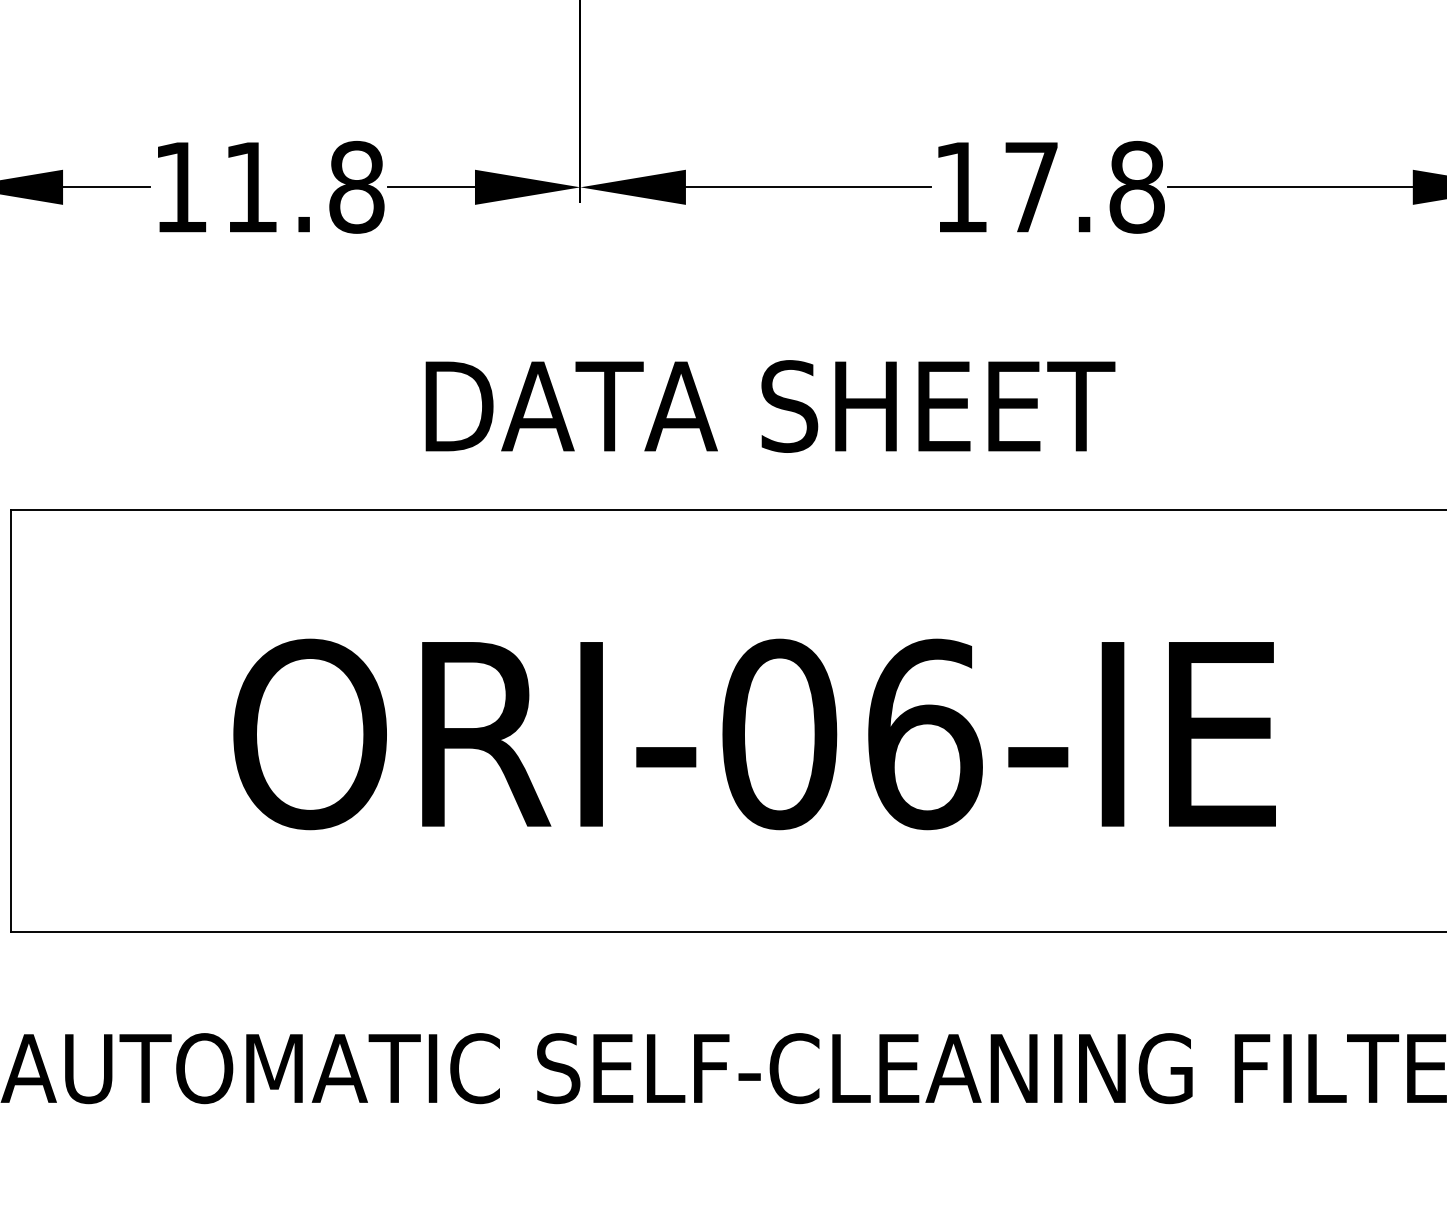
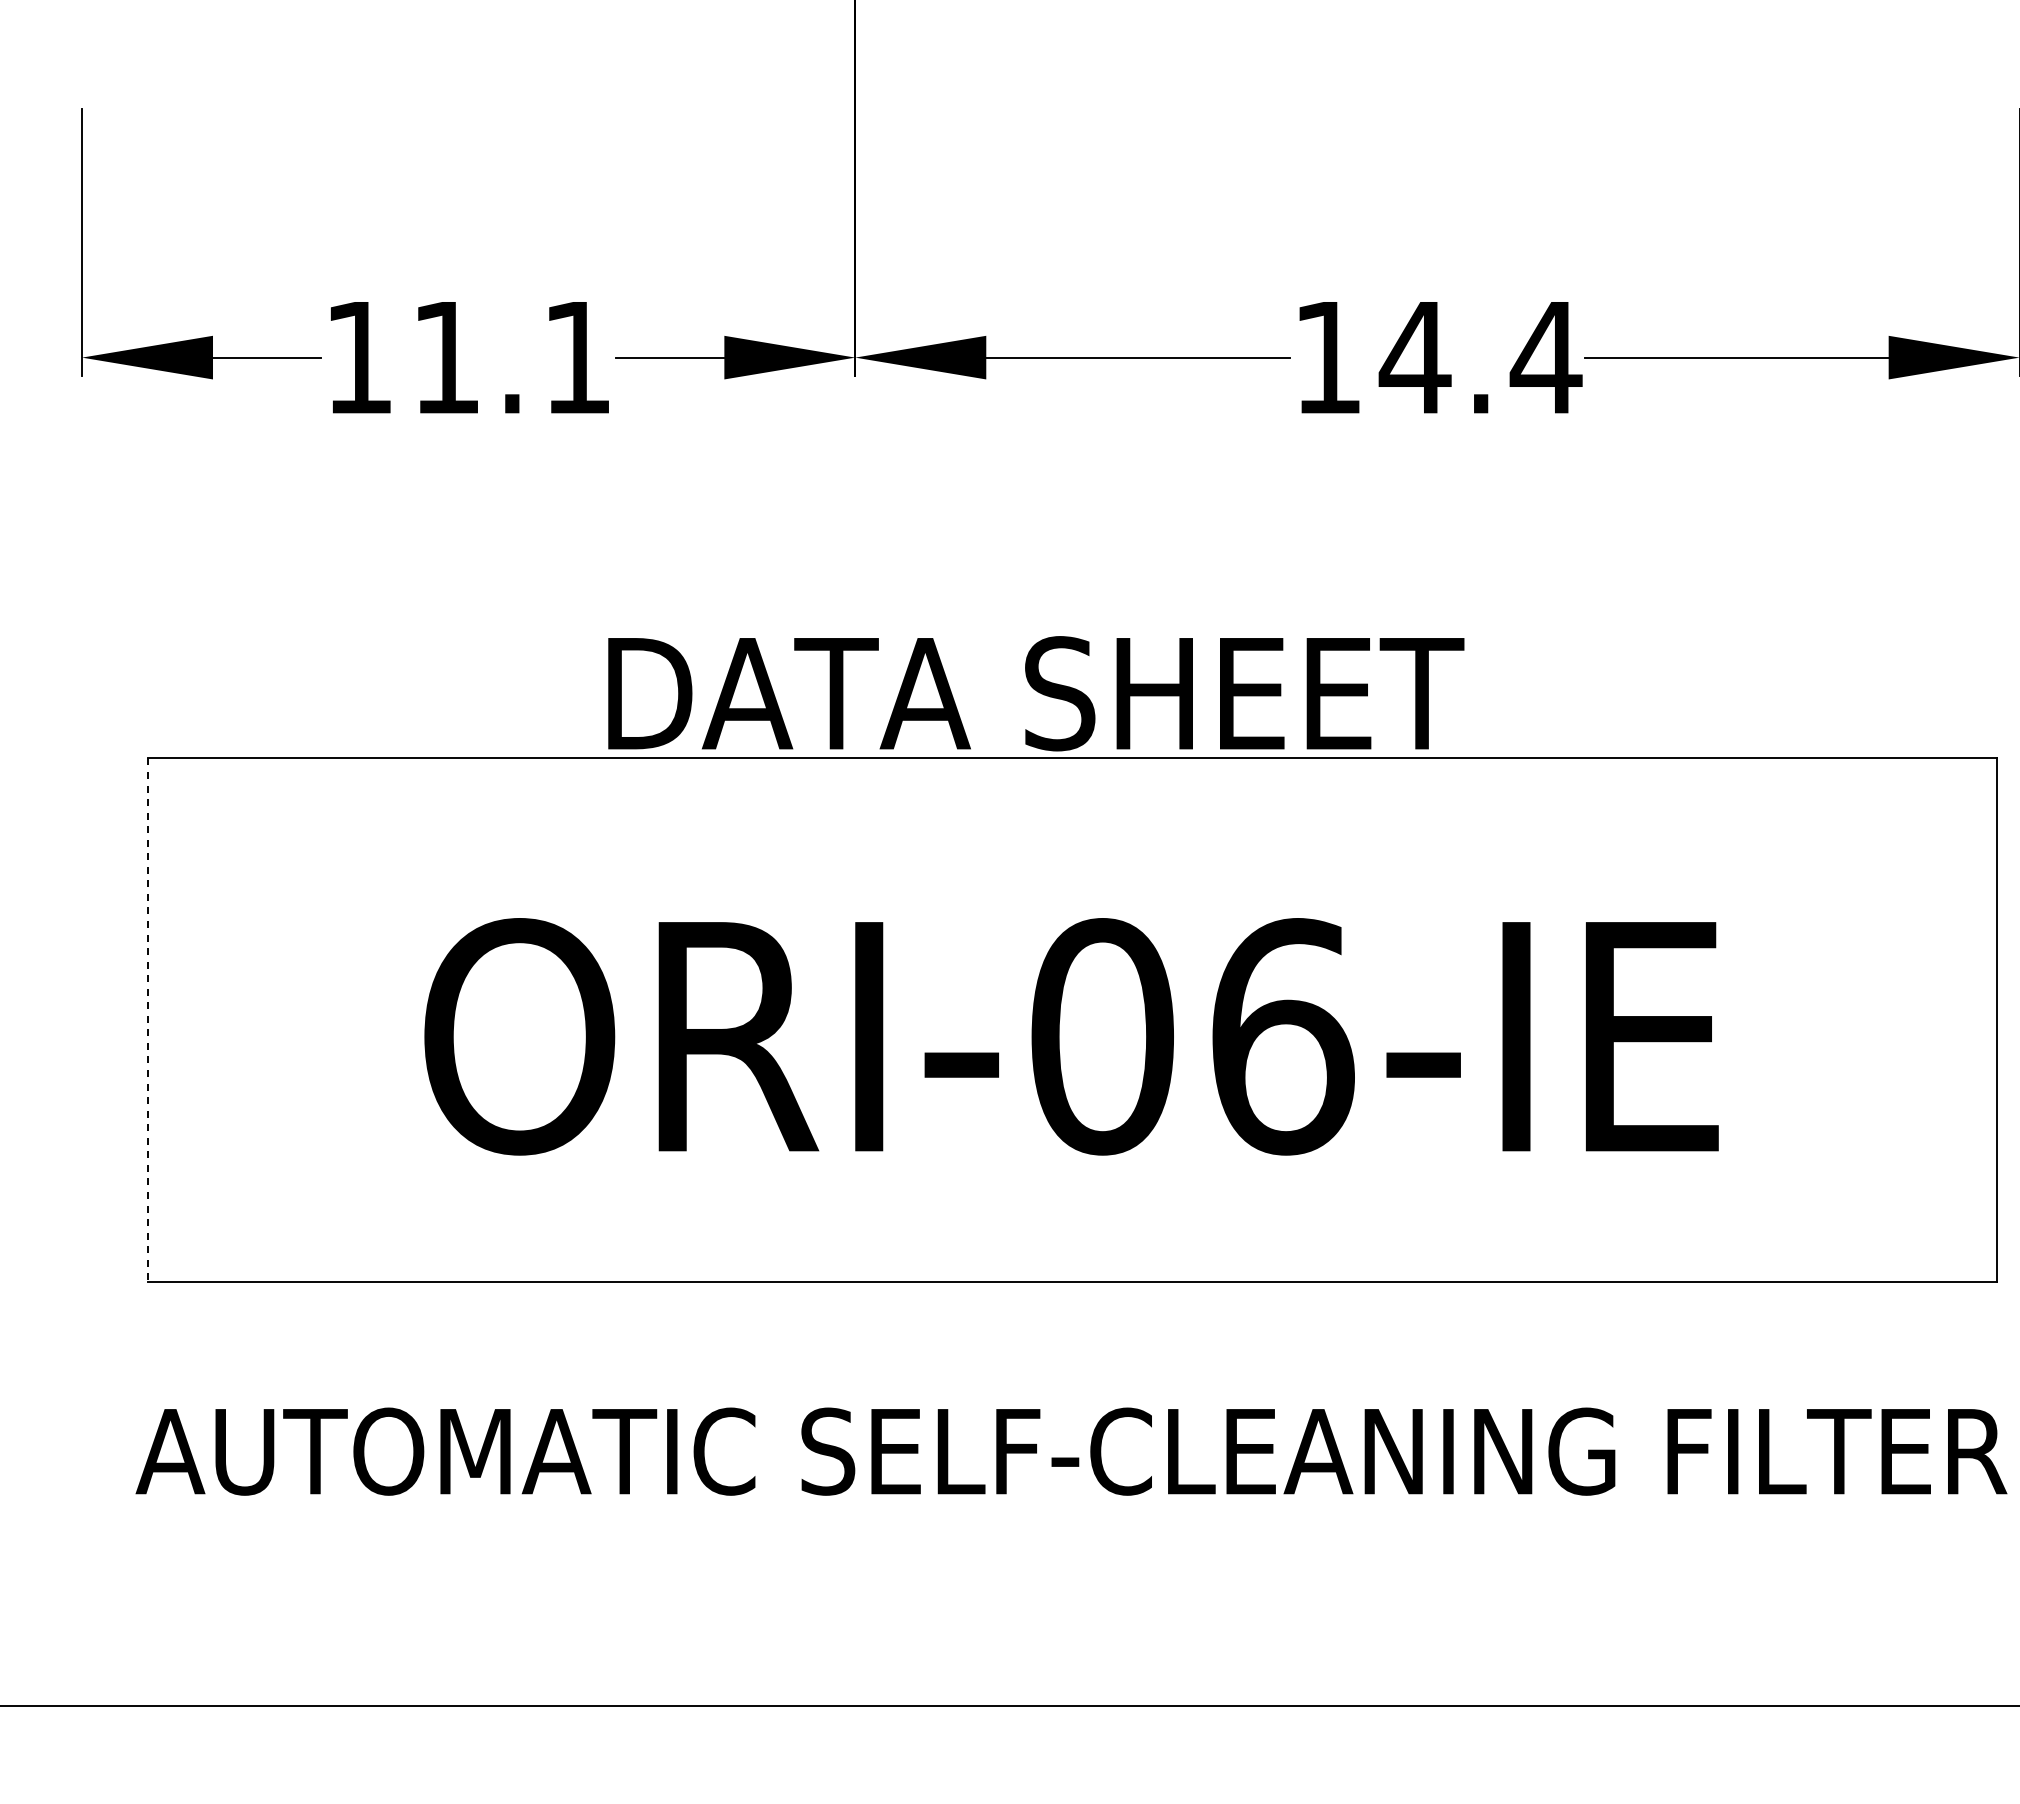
text: (356, 187) -> (577, 357), 11.8 -> 11.1
text: (1084, 187) -> (1480, 357), 17.8 -> 14.4
text: (770, 406) -> (1036, 693), moved
line: (10, 721) -> (147, 1020), solid -> dashed

